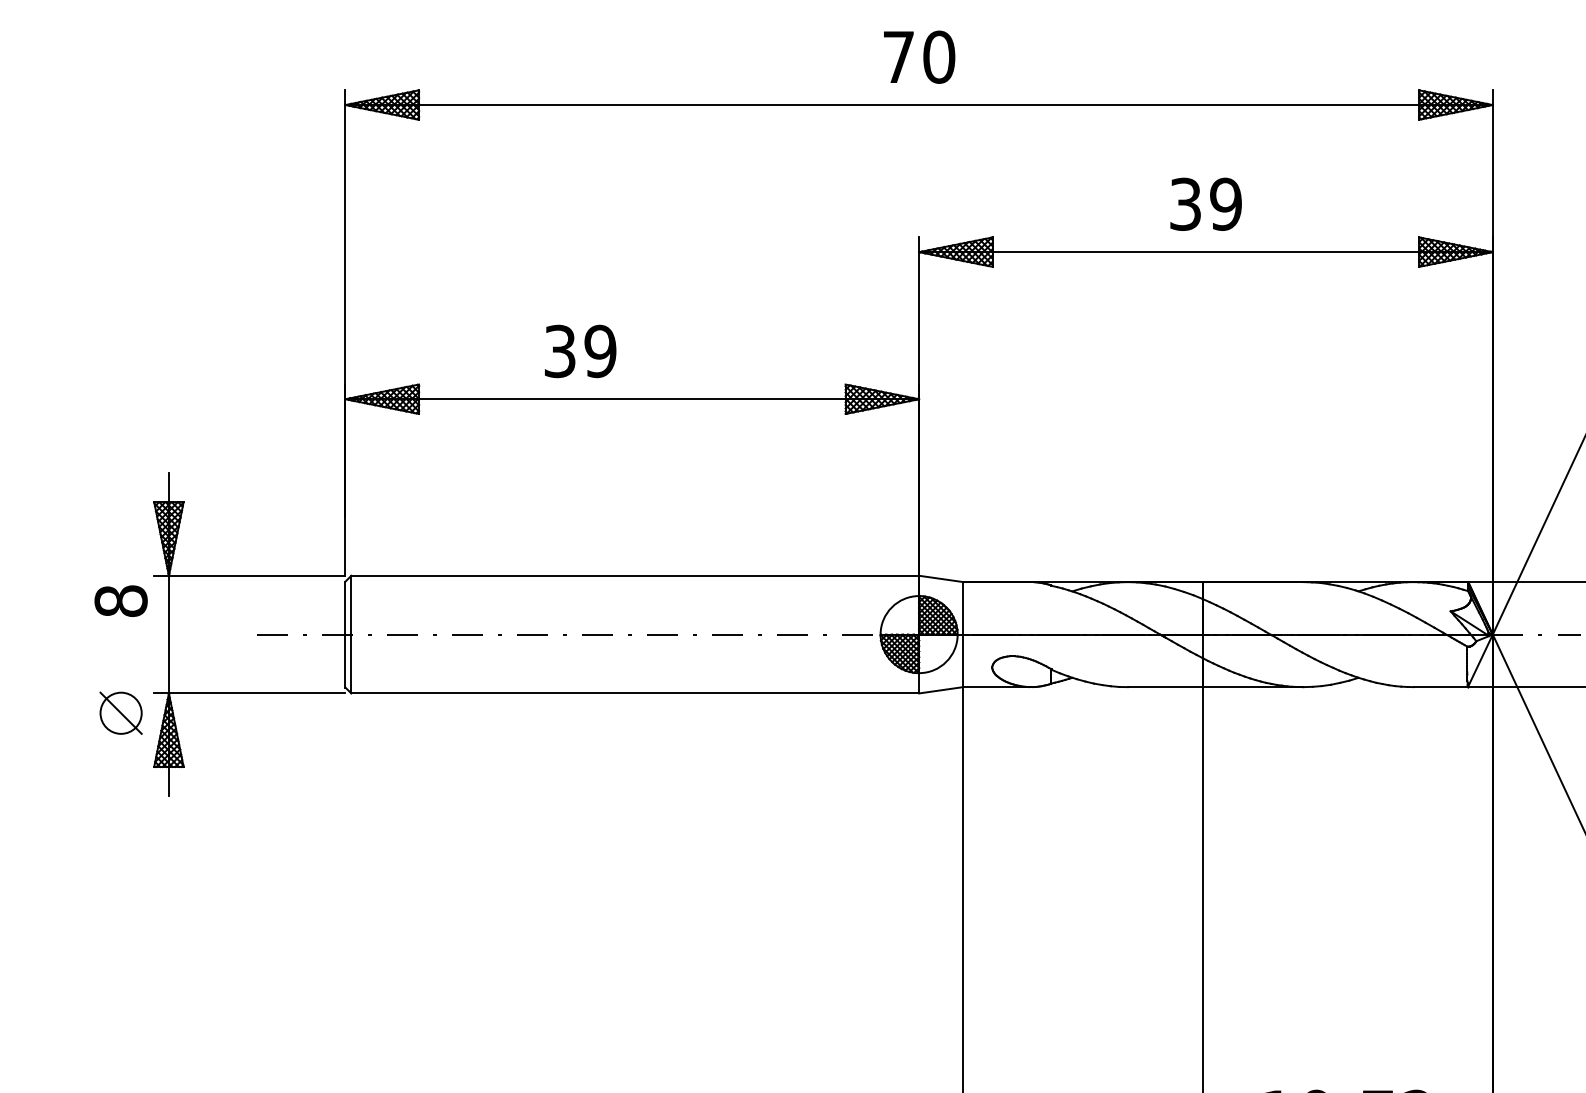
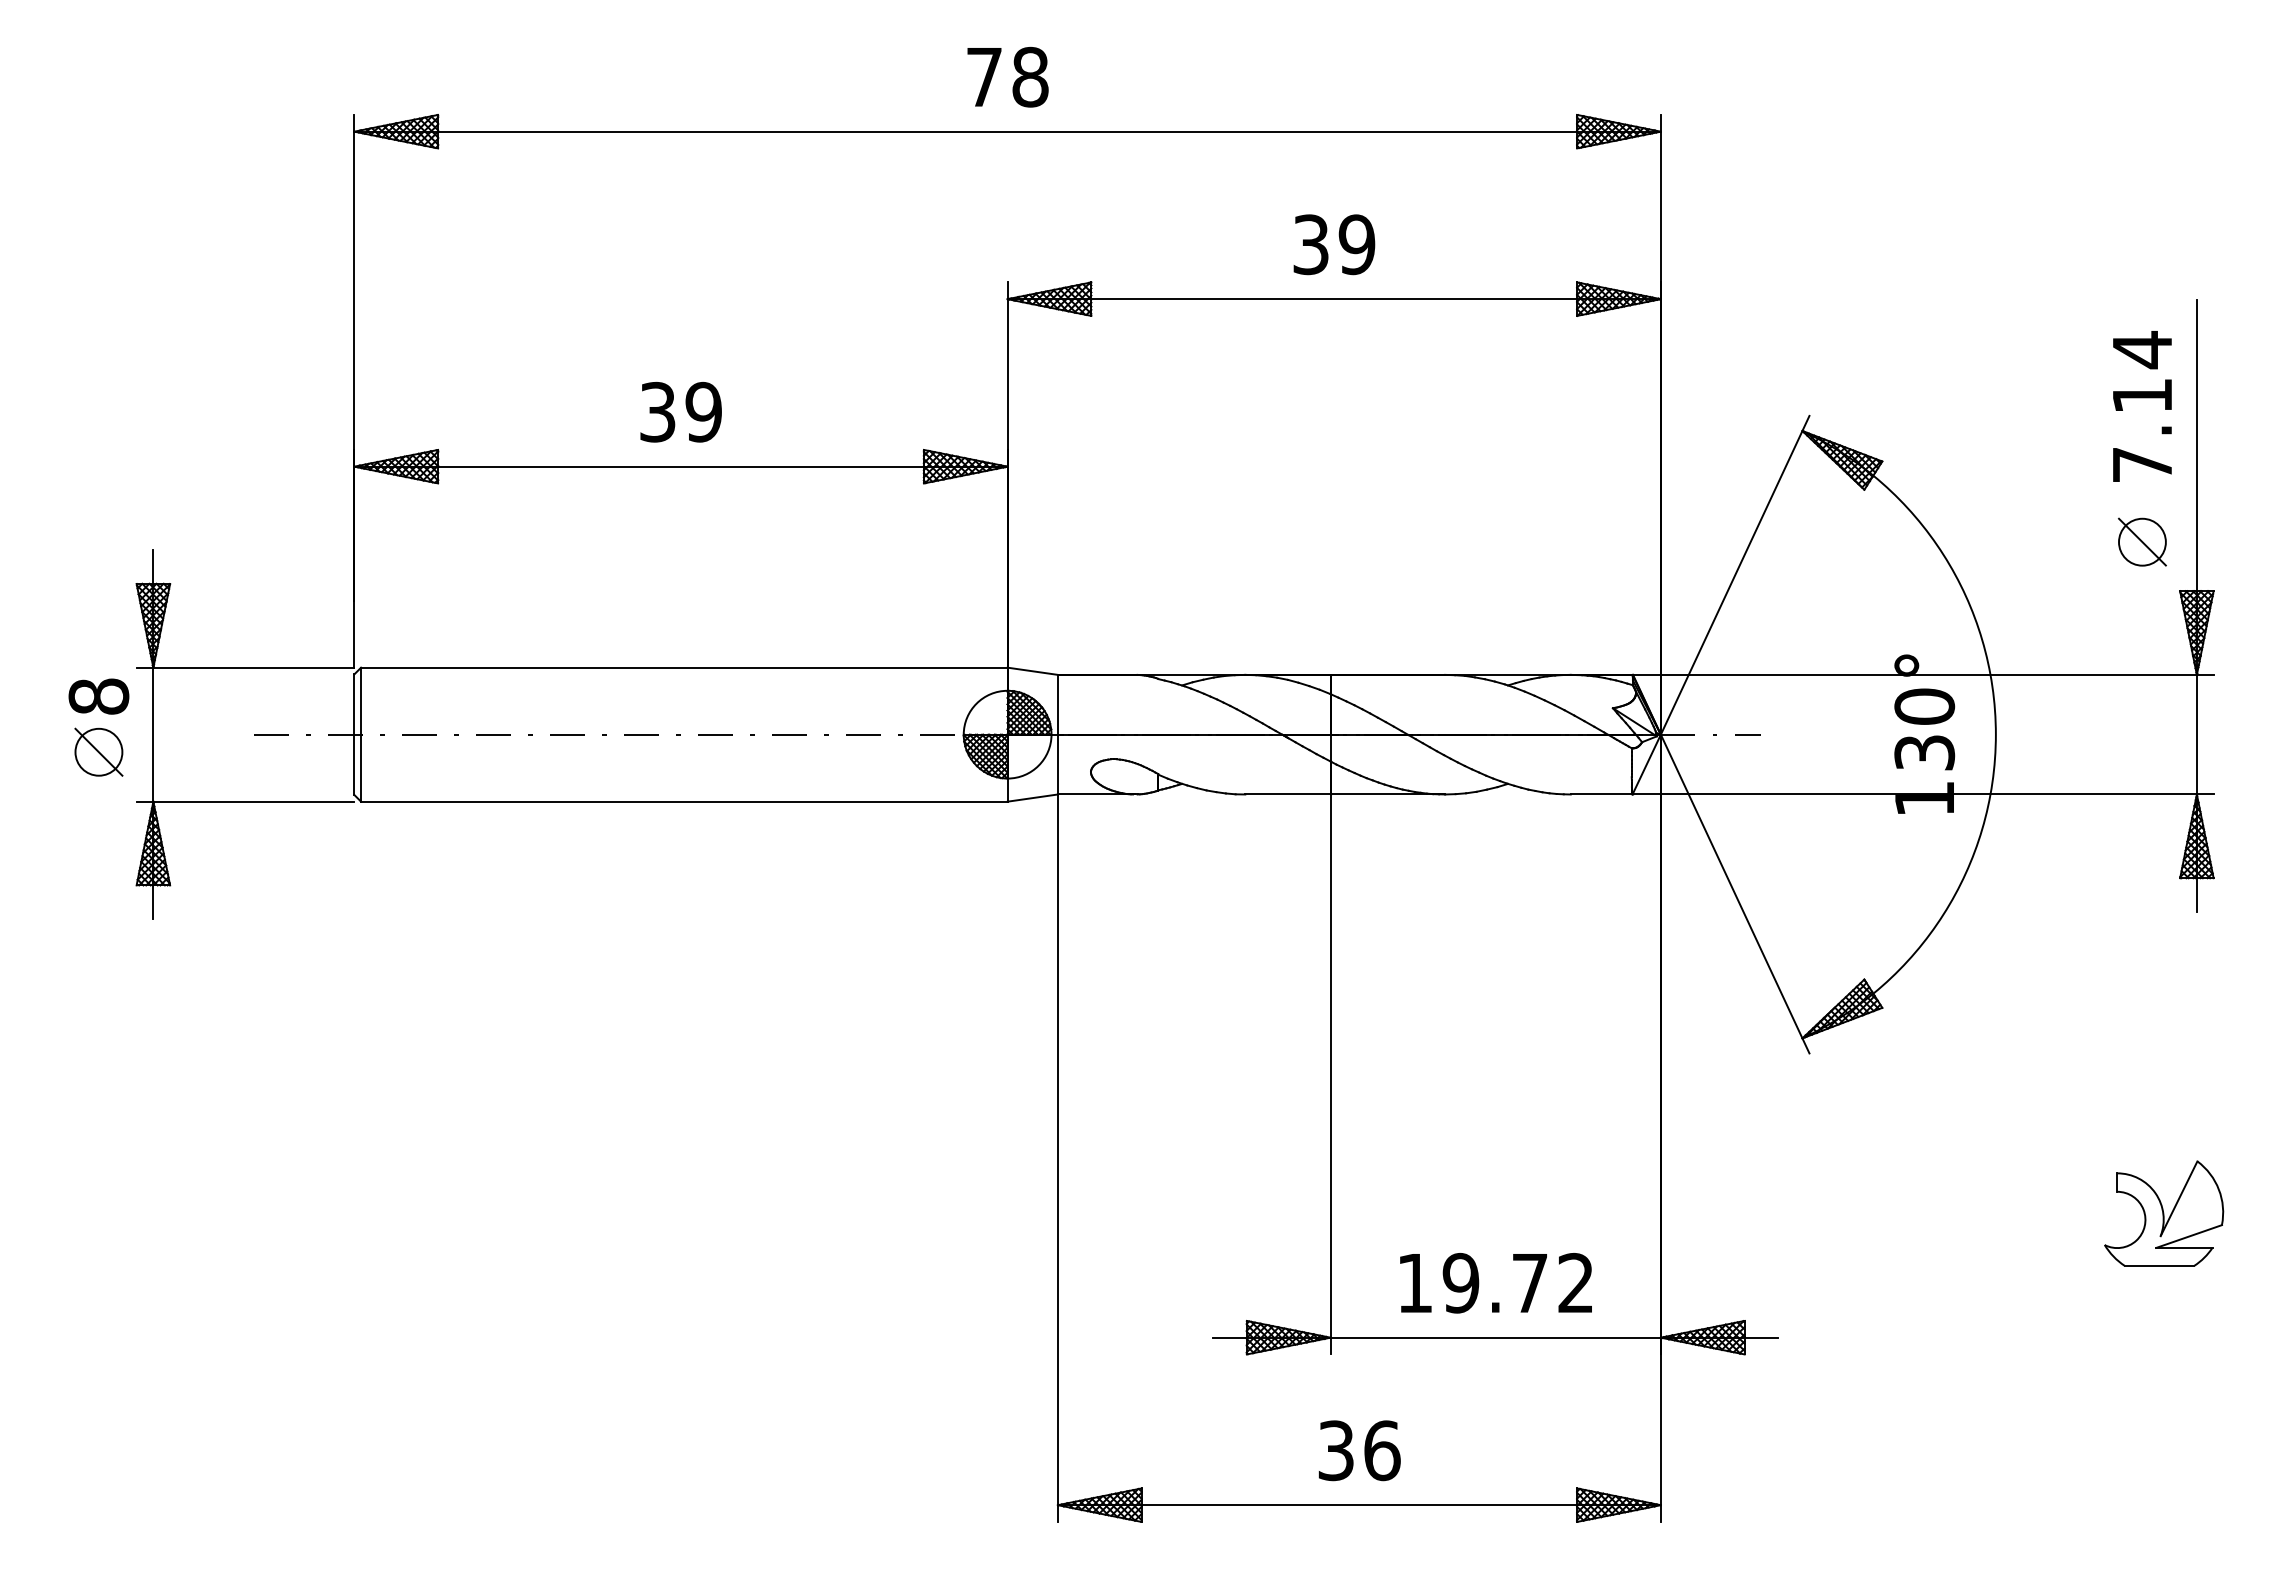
text: (939, 57) -> (1030, 77), 70 -> 78
text: (580, 351) -> (680, 412), moved
part: (120, 712) -> (98, 751), moved

